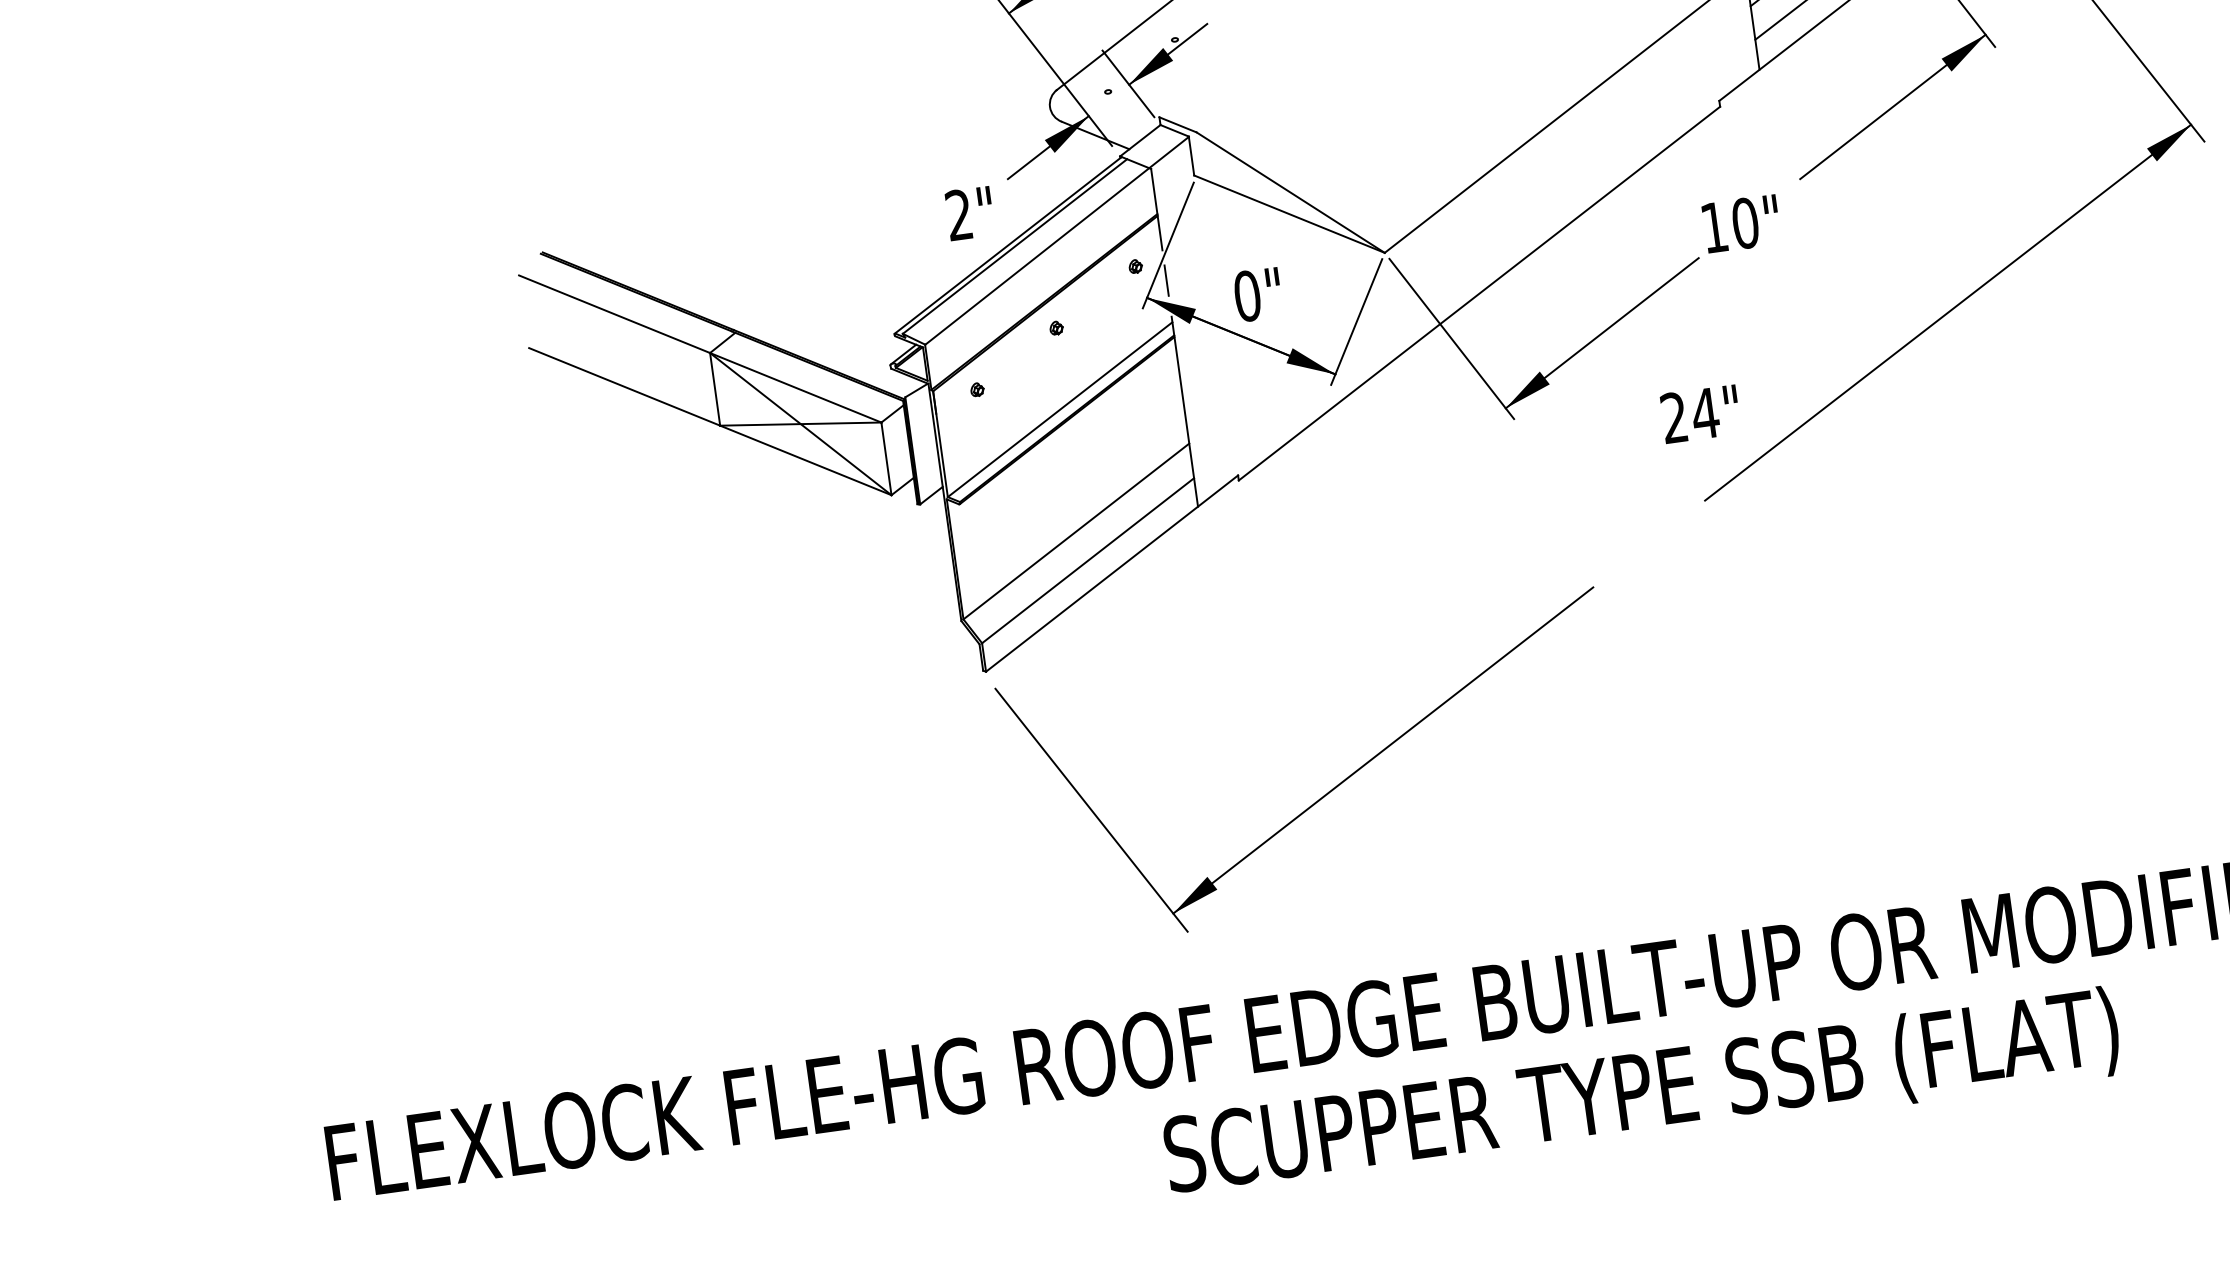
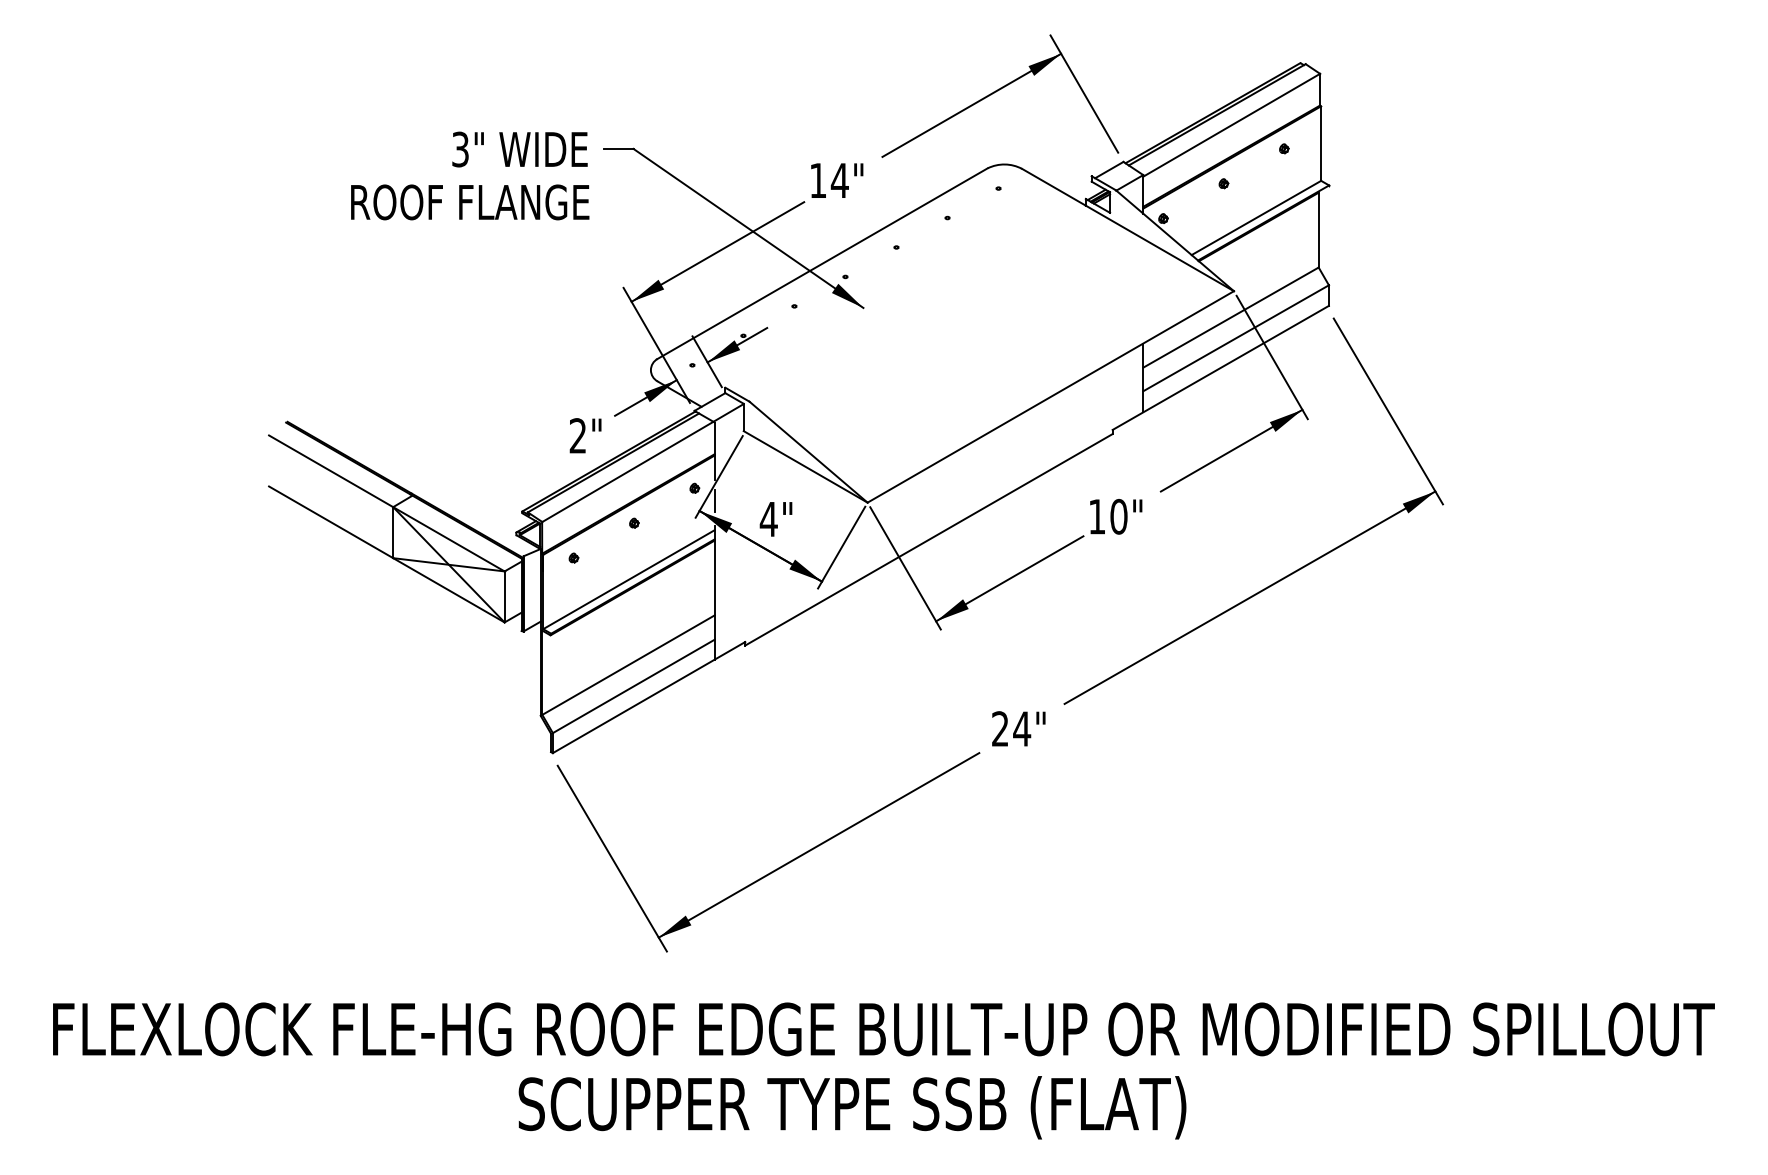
text: (1246, 296) -> (768, 519), 0" -> 4"
text: (1700, 413) -> (1018, 728), moved
text: (1642, 1095) -> (852, 1107), moved

